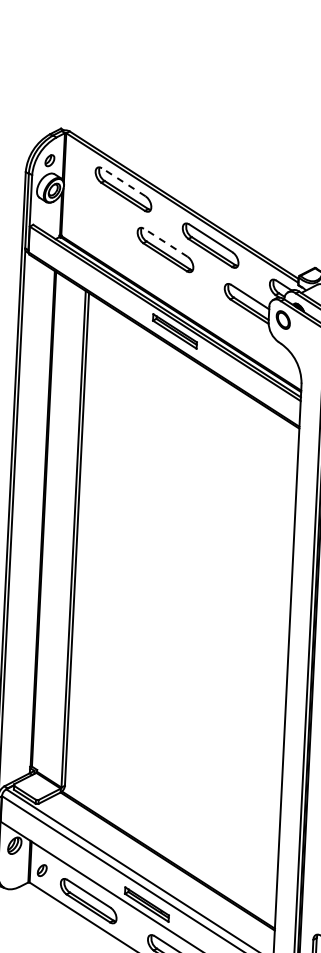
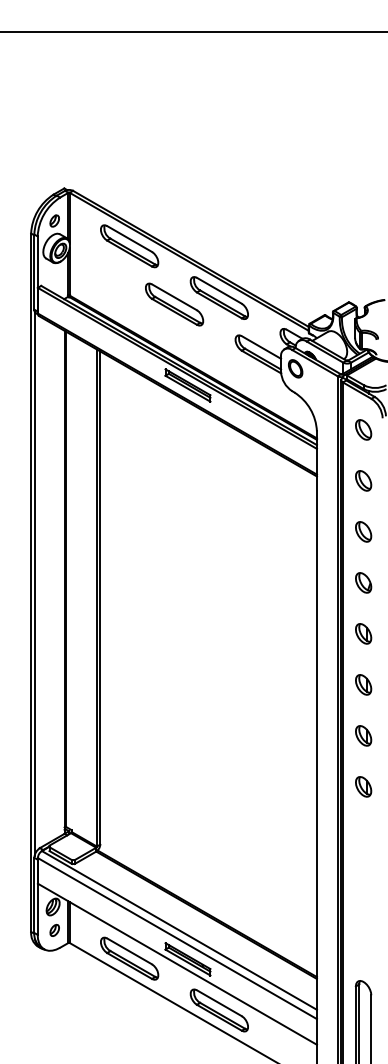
line: (123, 182) -> (129, 239), dashed -> solid
line: (165, 242) -> (174, 297), dashed -> solid
part: (42, 870) -> (54, 930), moved

